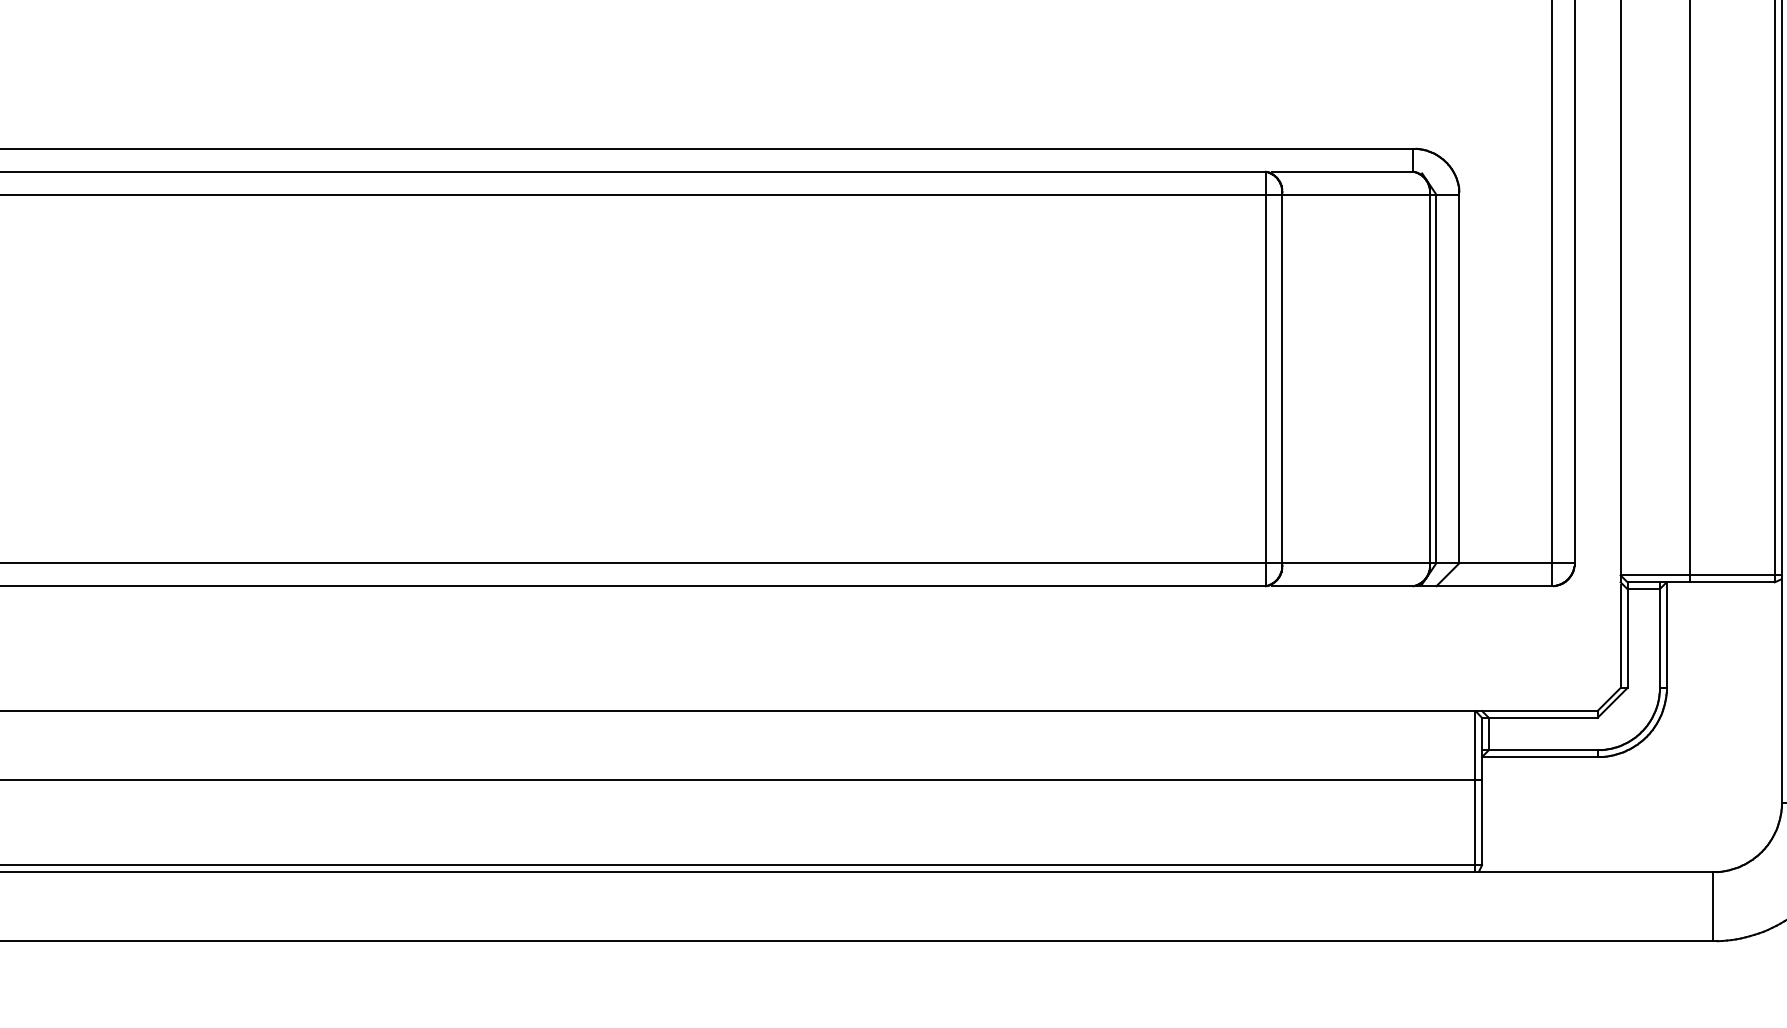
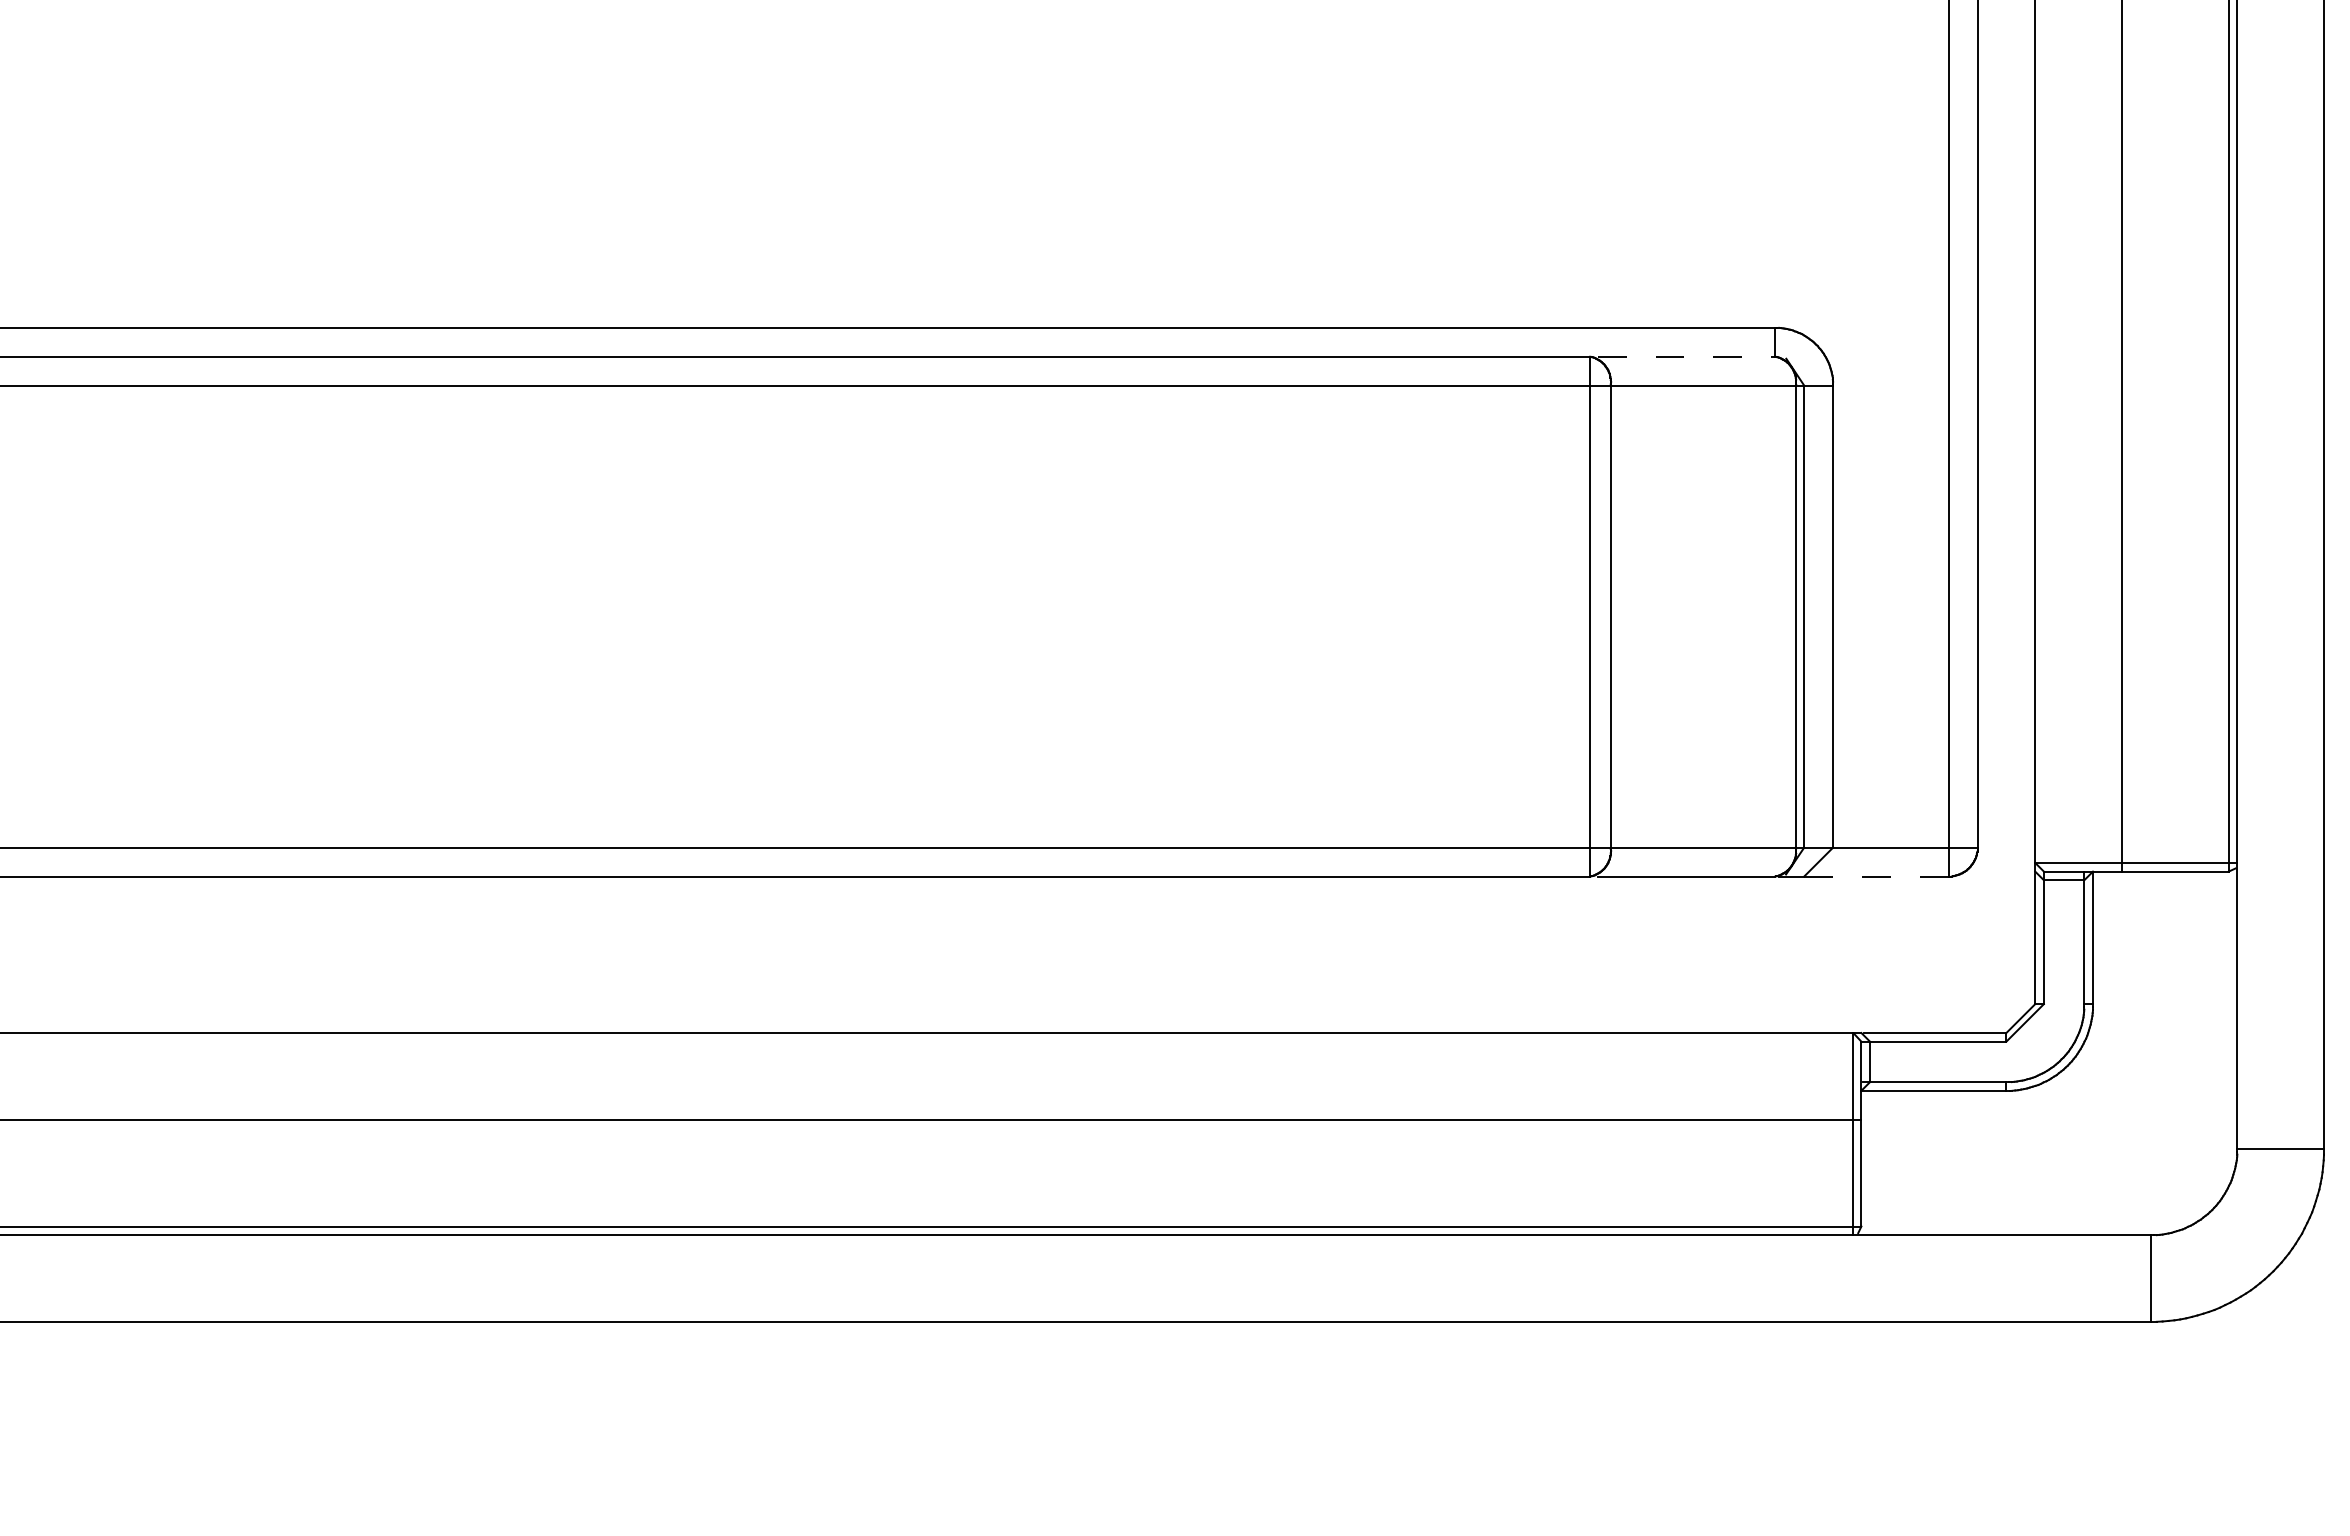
line: (1342, 171) -> (1686, 356), solid -> dashed
line: (1493, 586) -> (1875, 876), solid -> dashed

